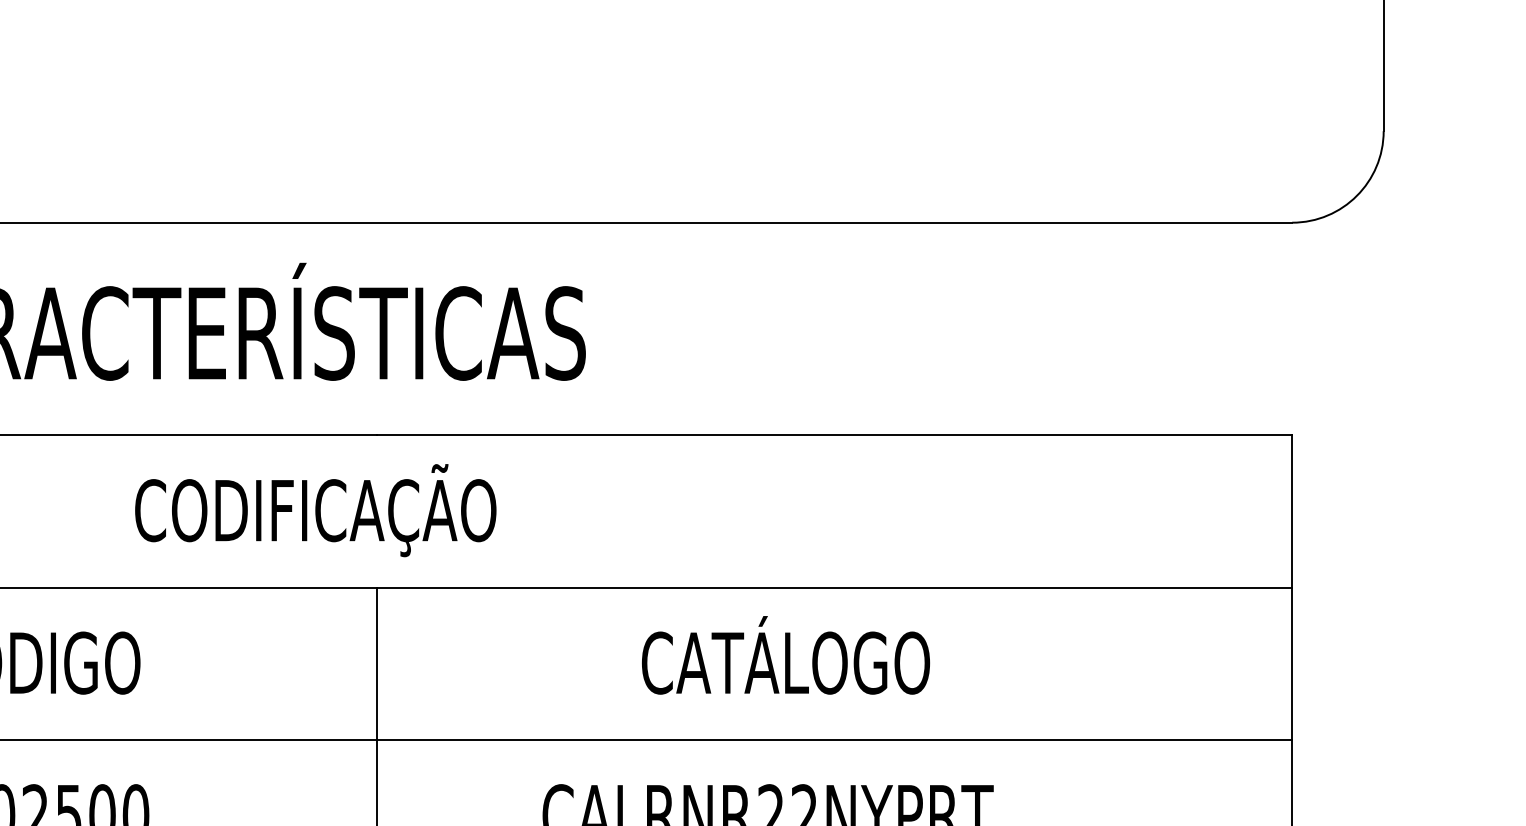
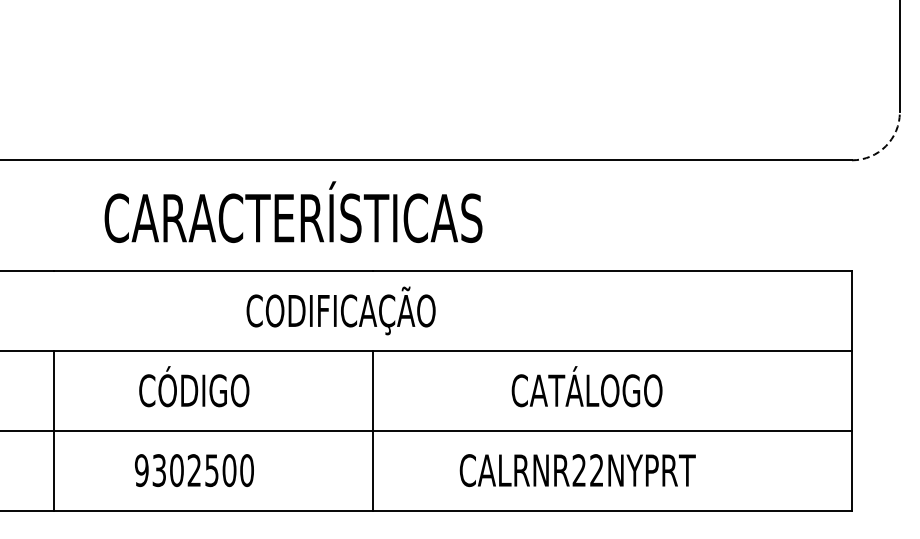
arc: (1356, 196) -> (885, 146), solid -> dashed

